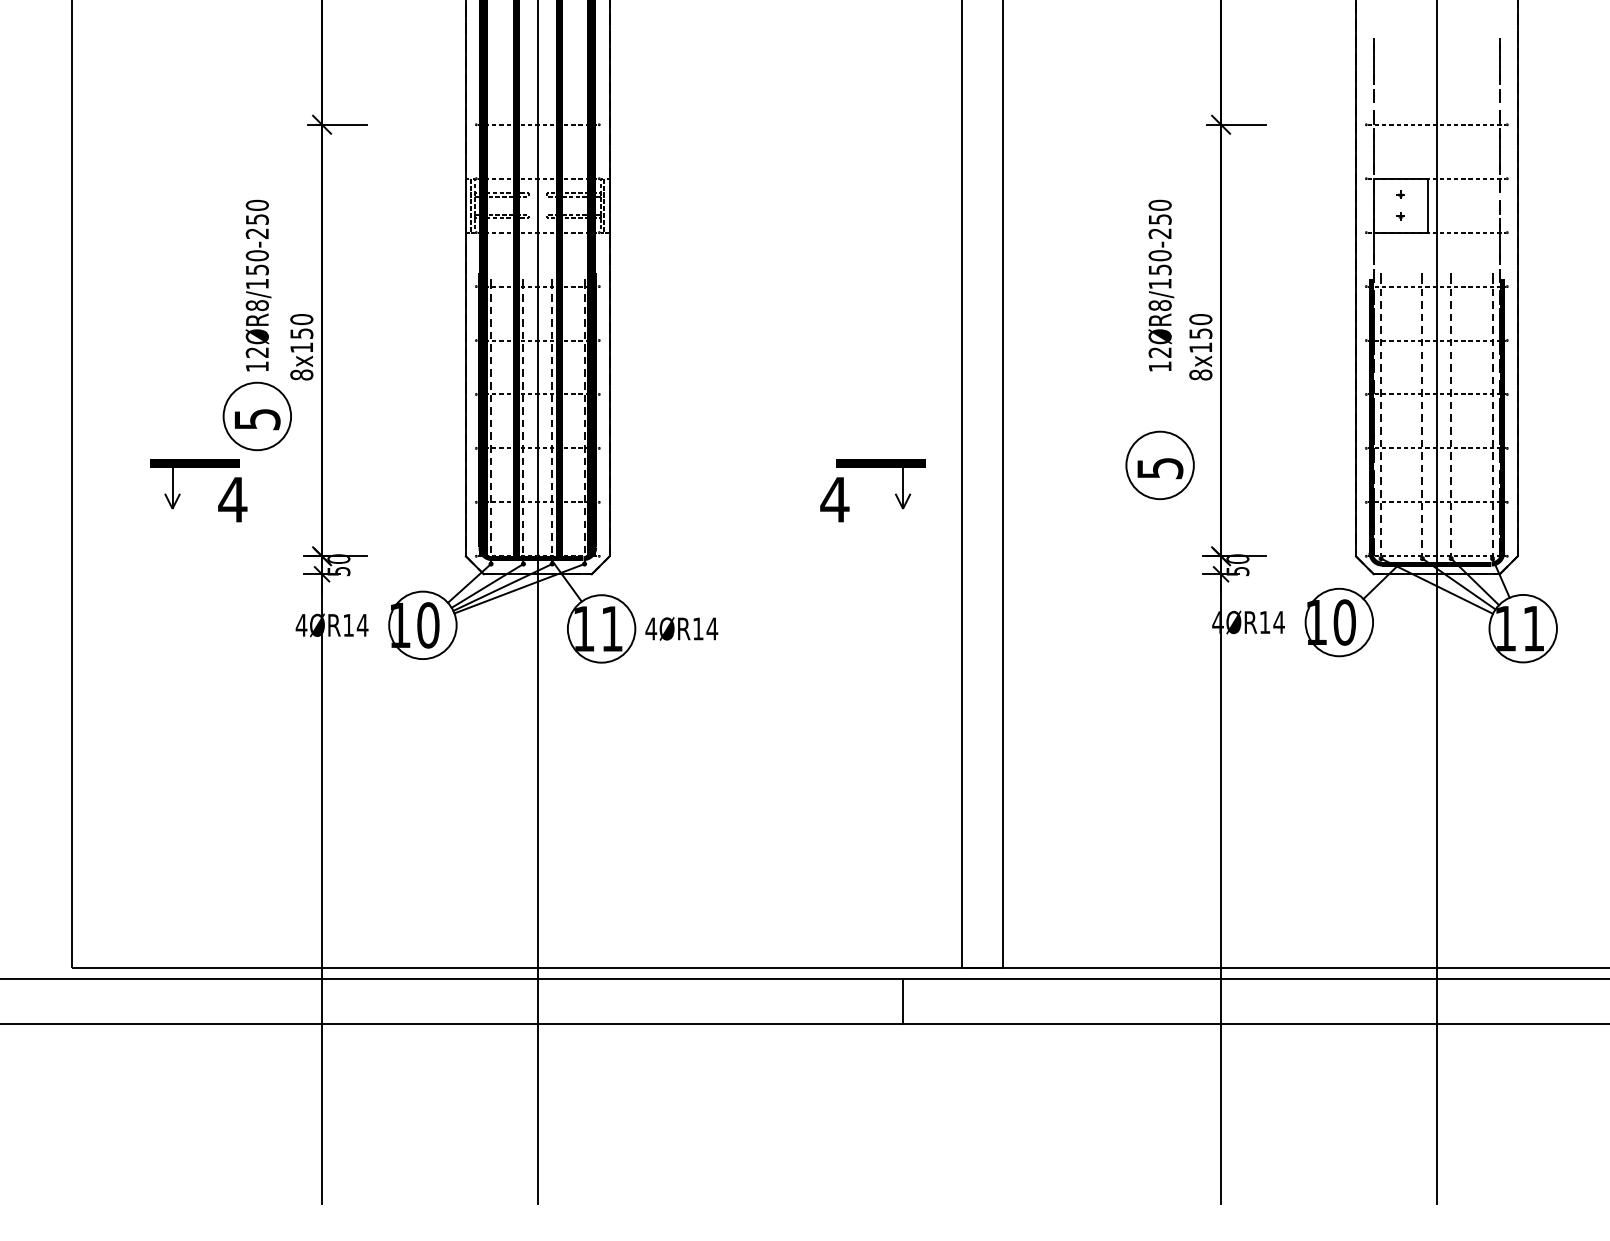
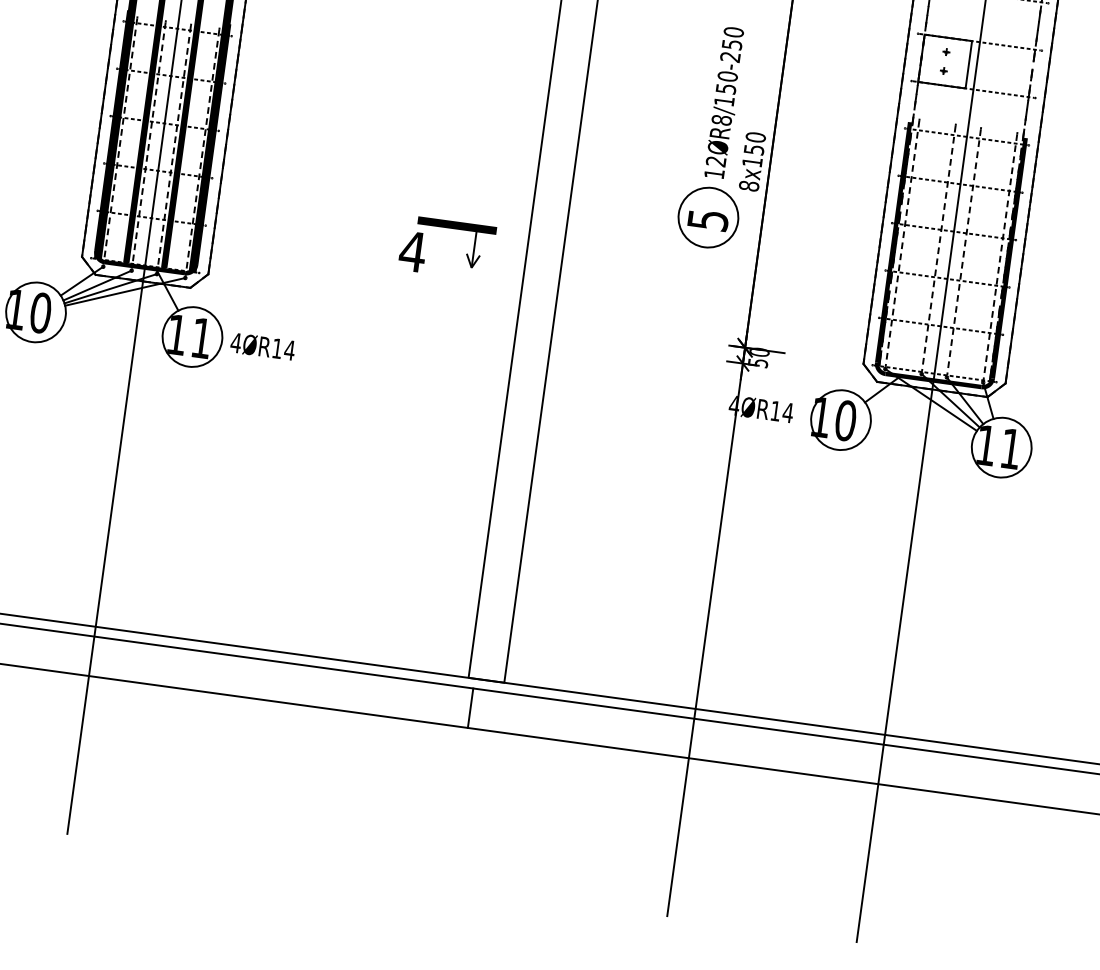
part: (1159, 465) -> (707, 217), moved
line: (903, 1000) -> (470, 707), moved

